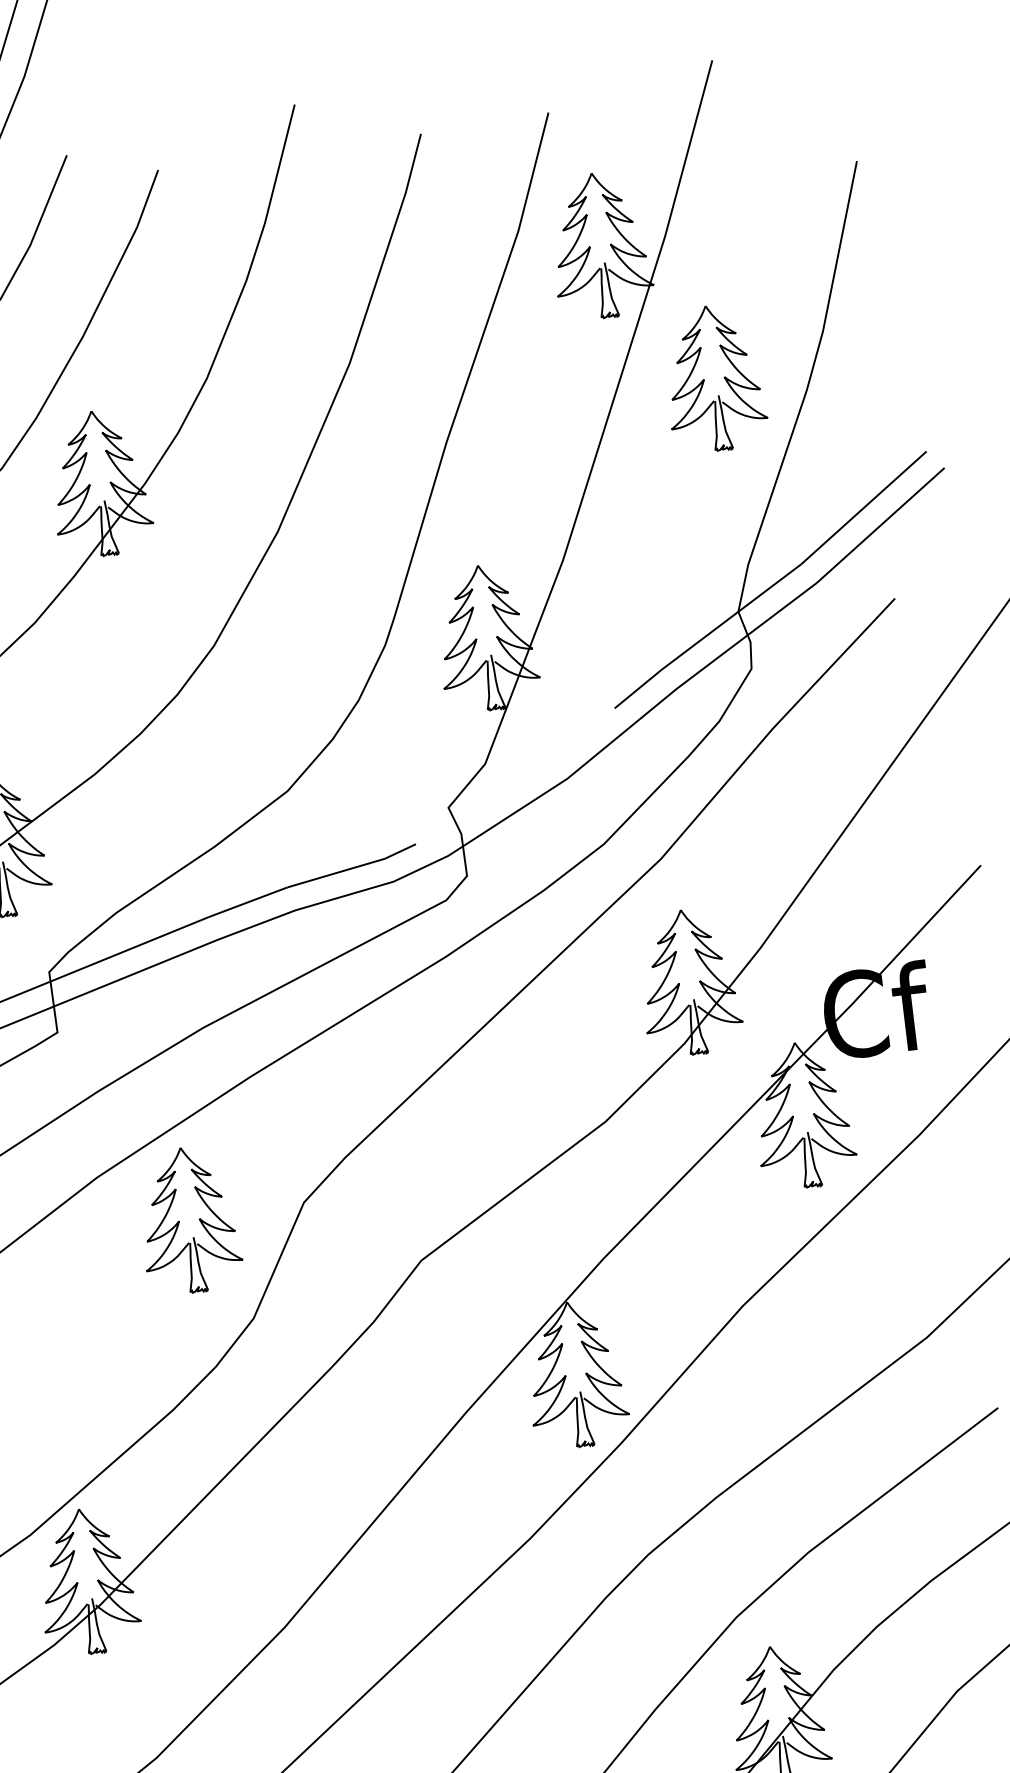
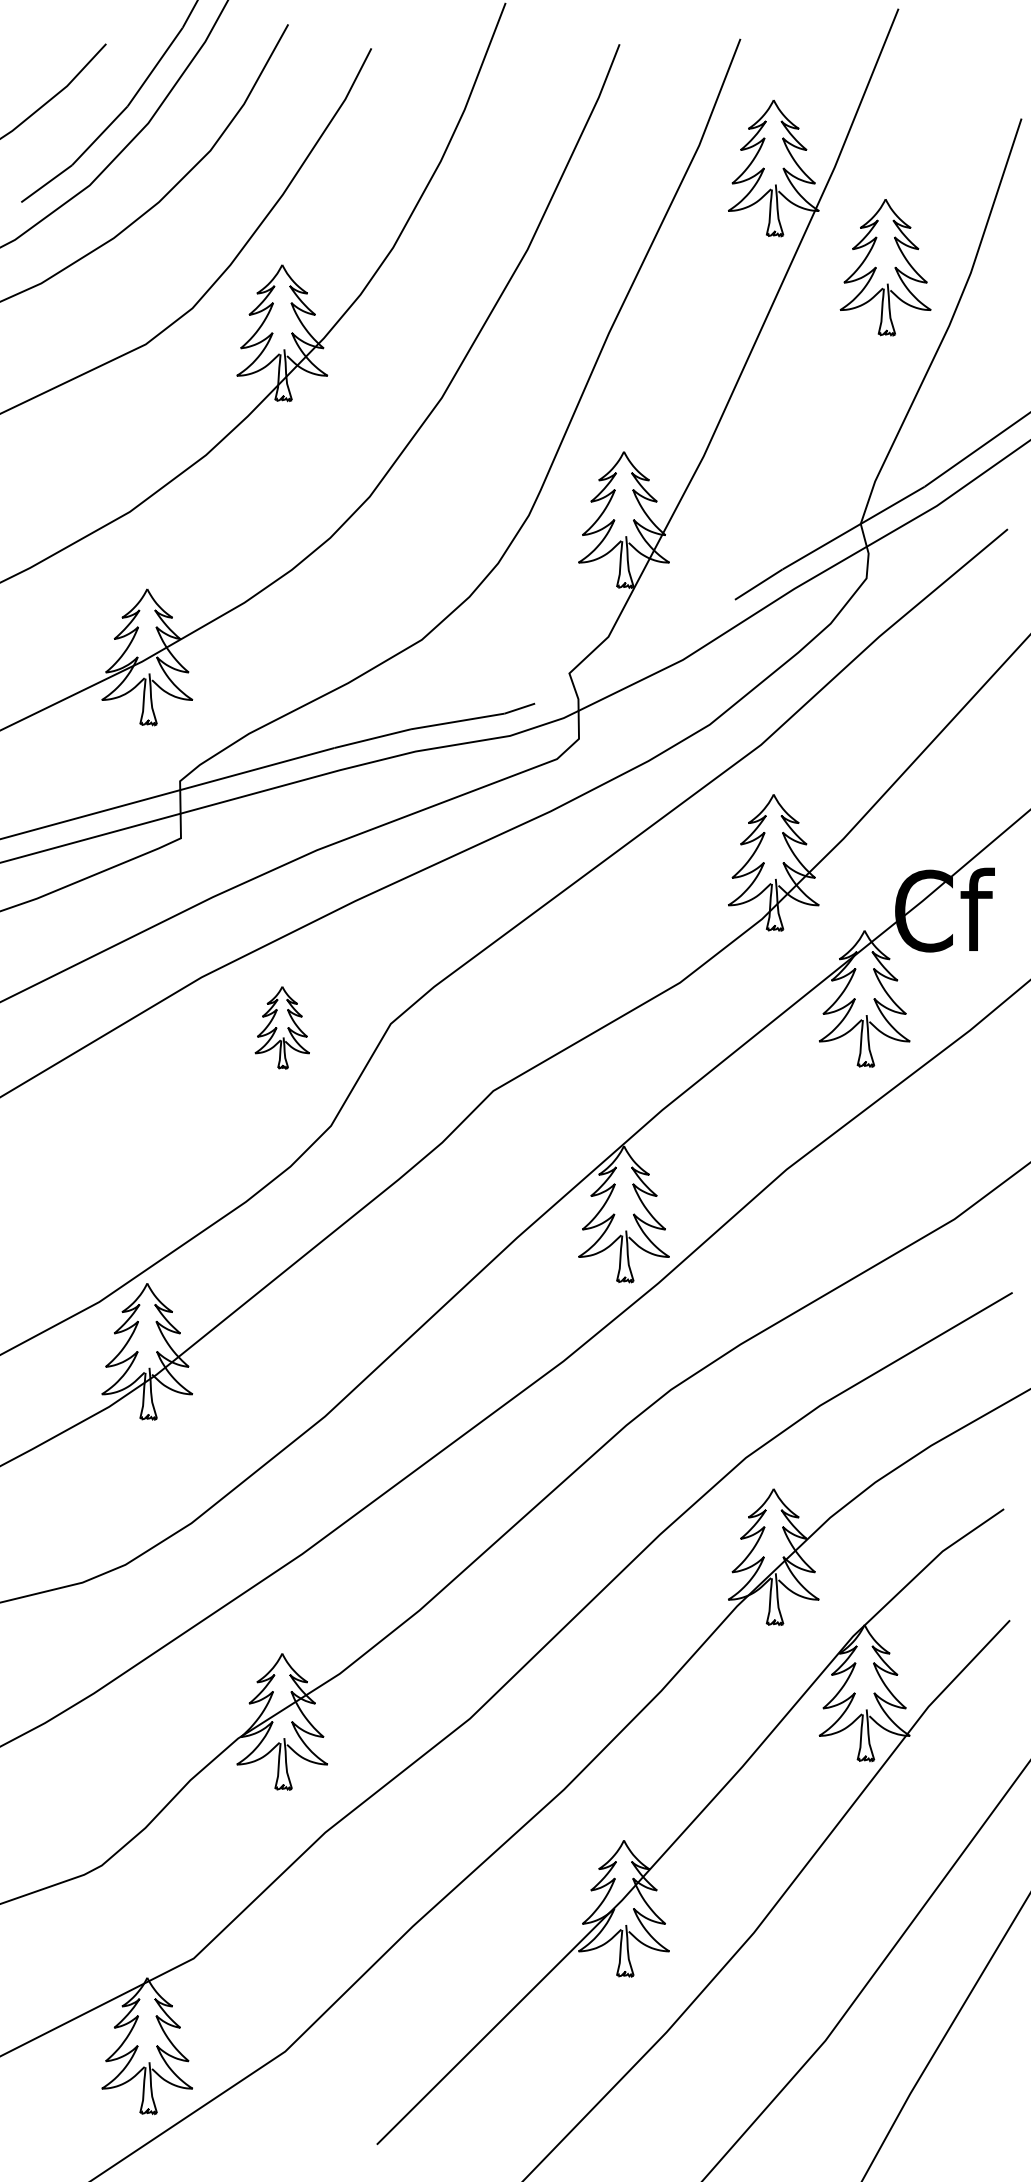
part: (714, 378) -> (885, 267), moved
part: (189, 1220) -> (282, 1027), size x0.6

